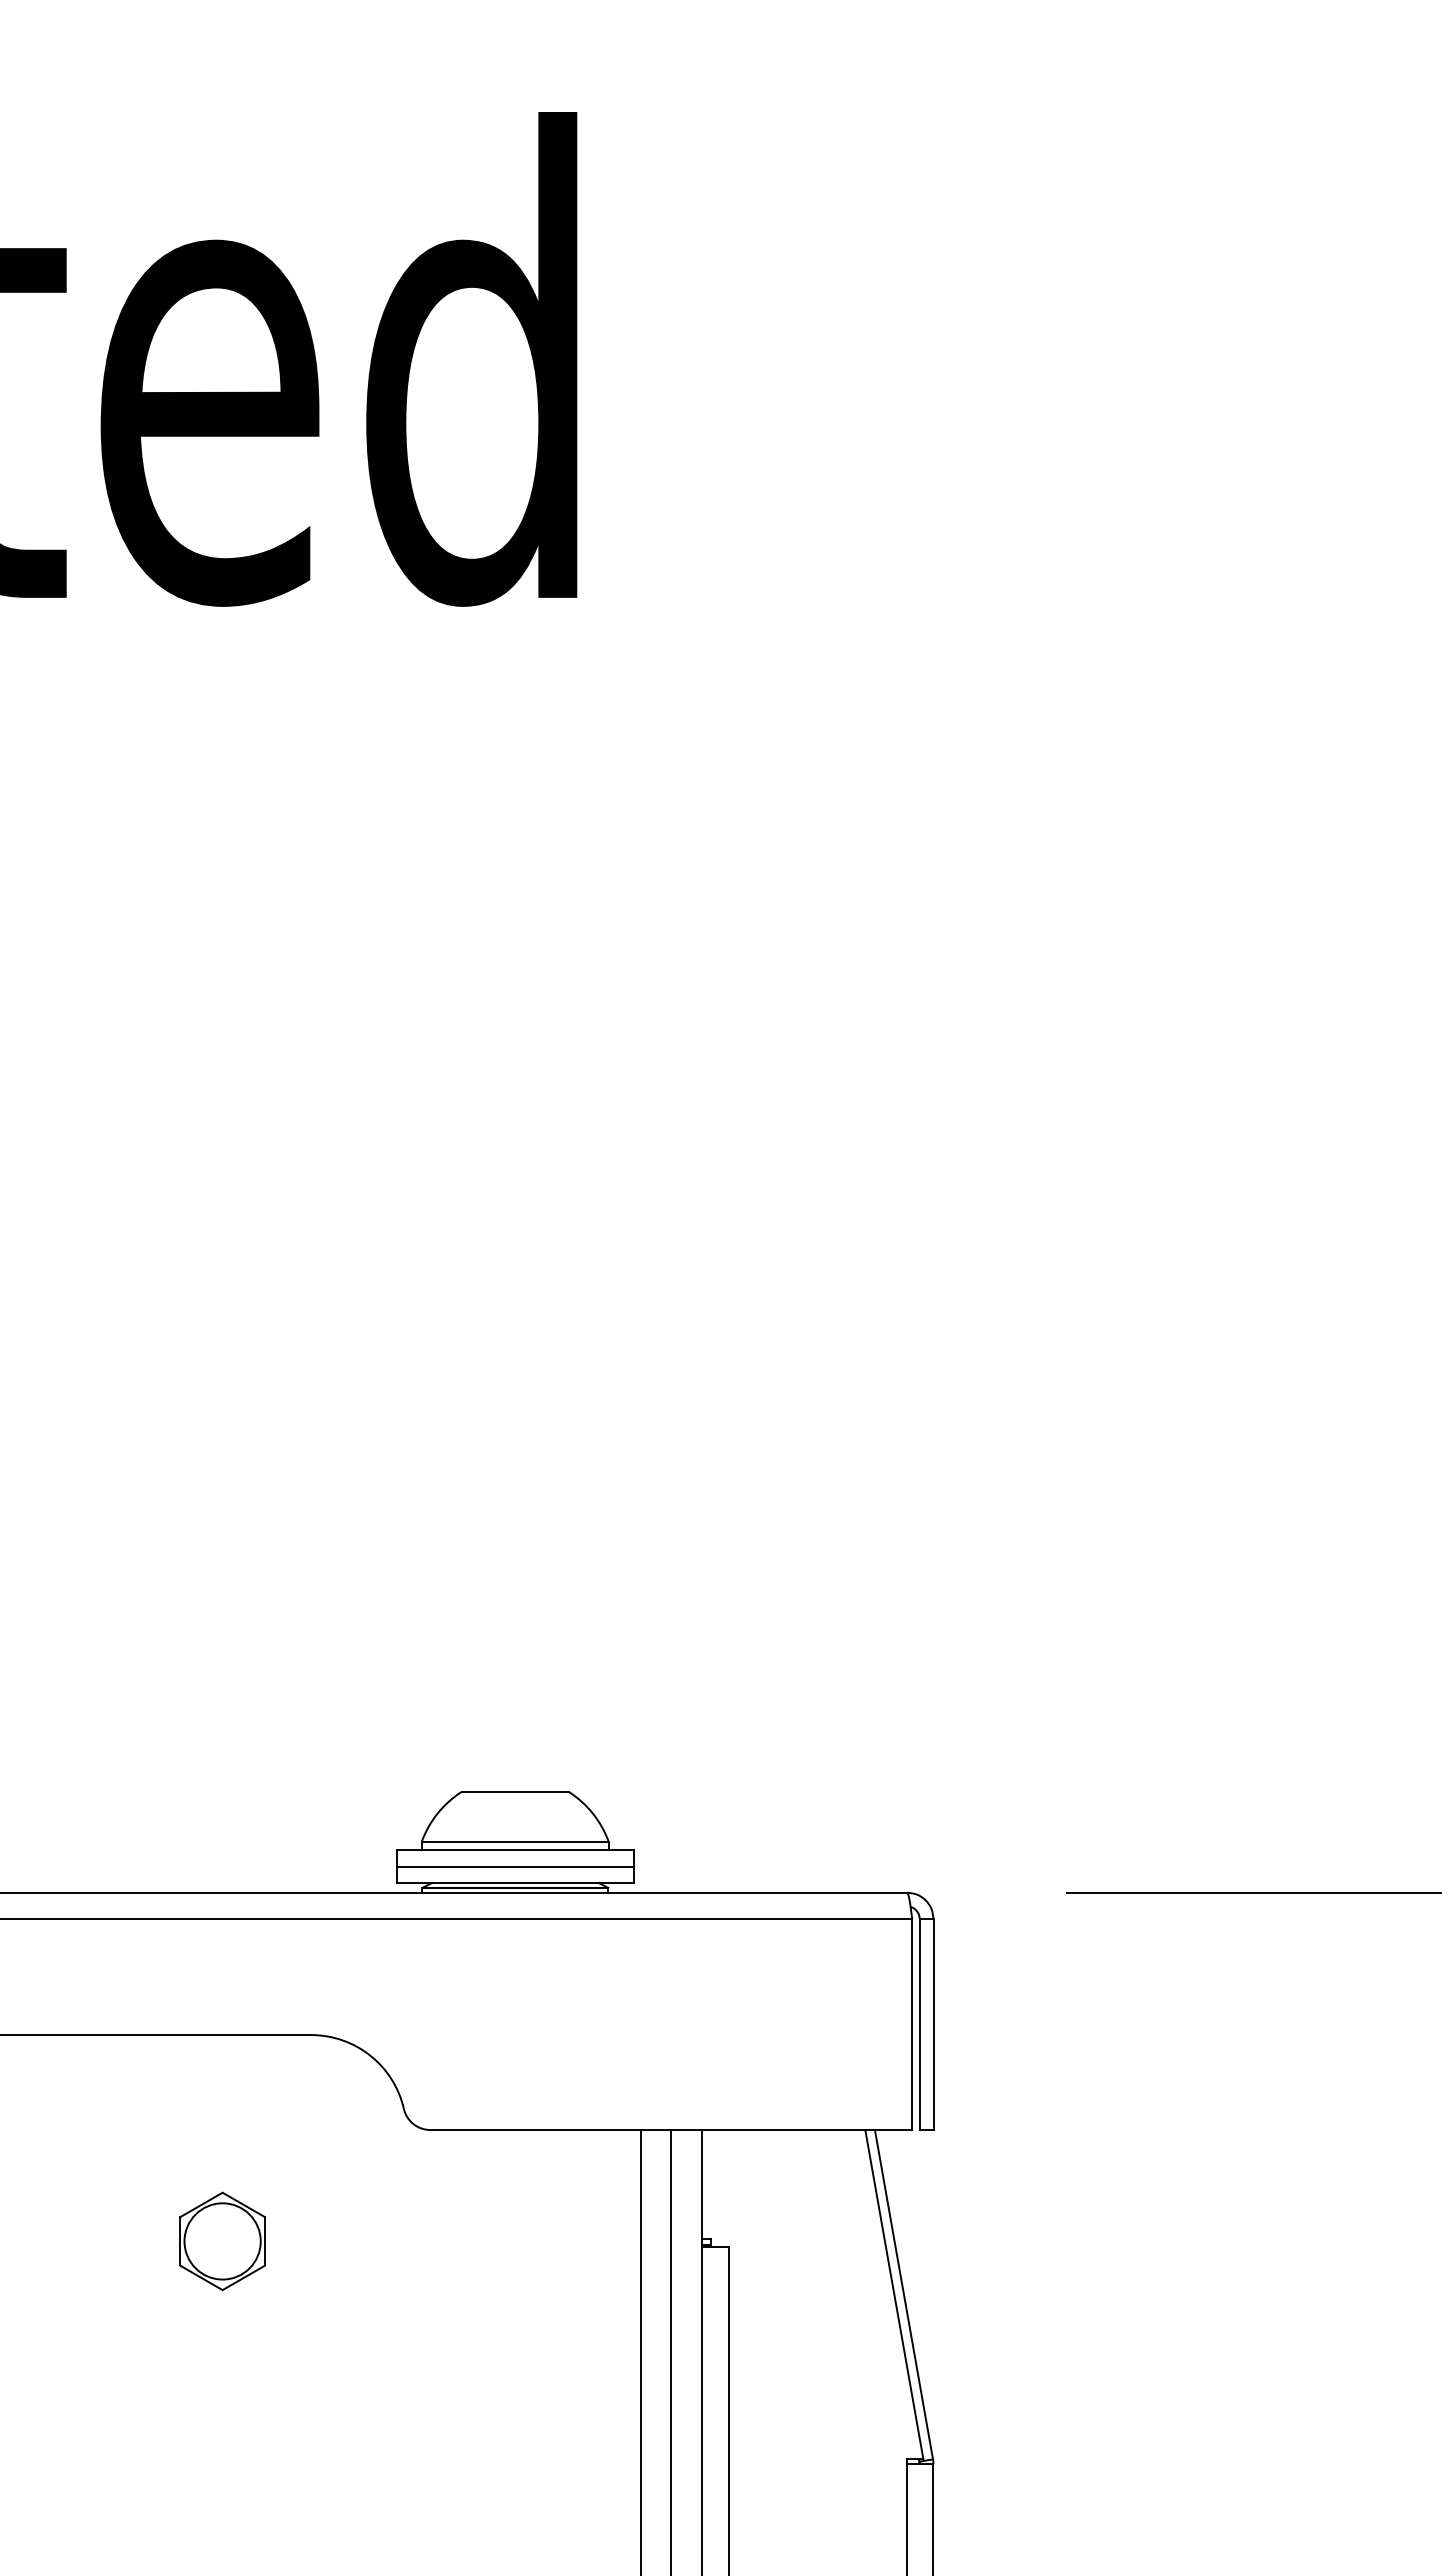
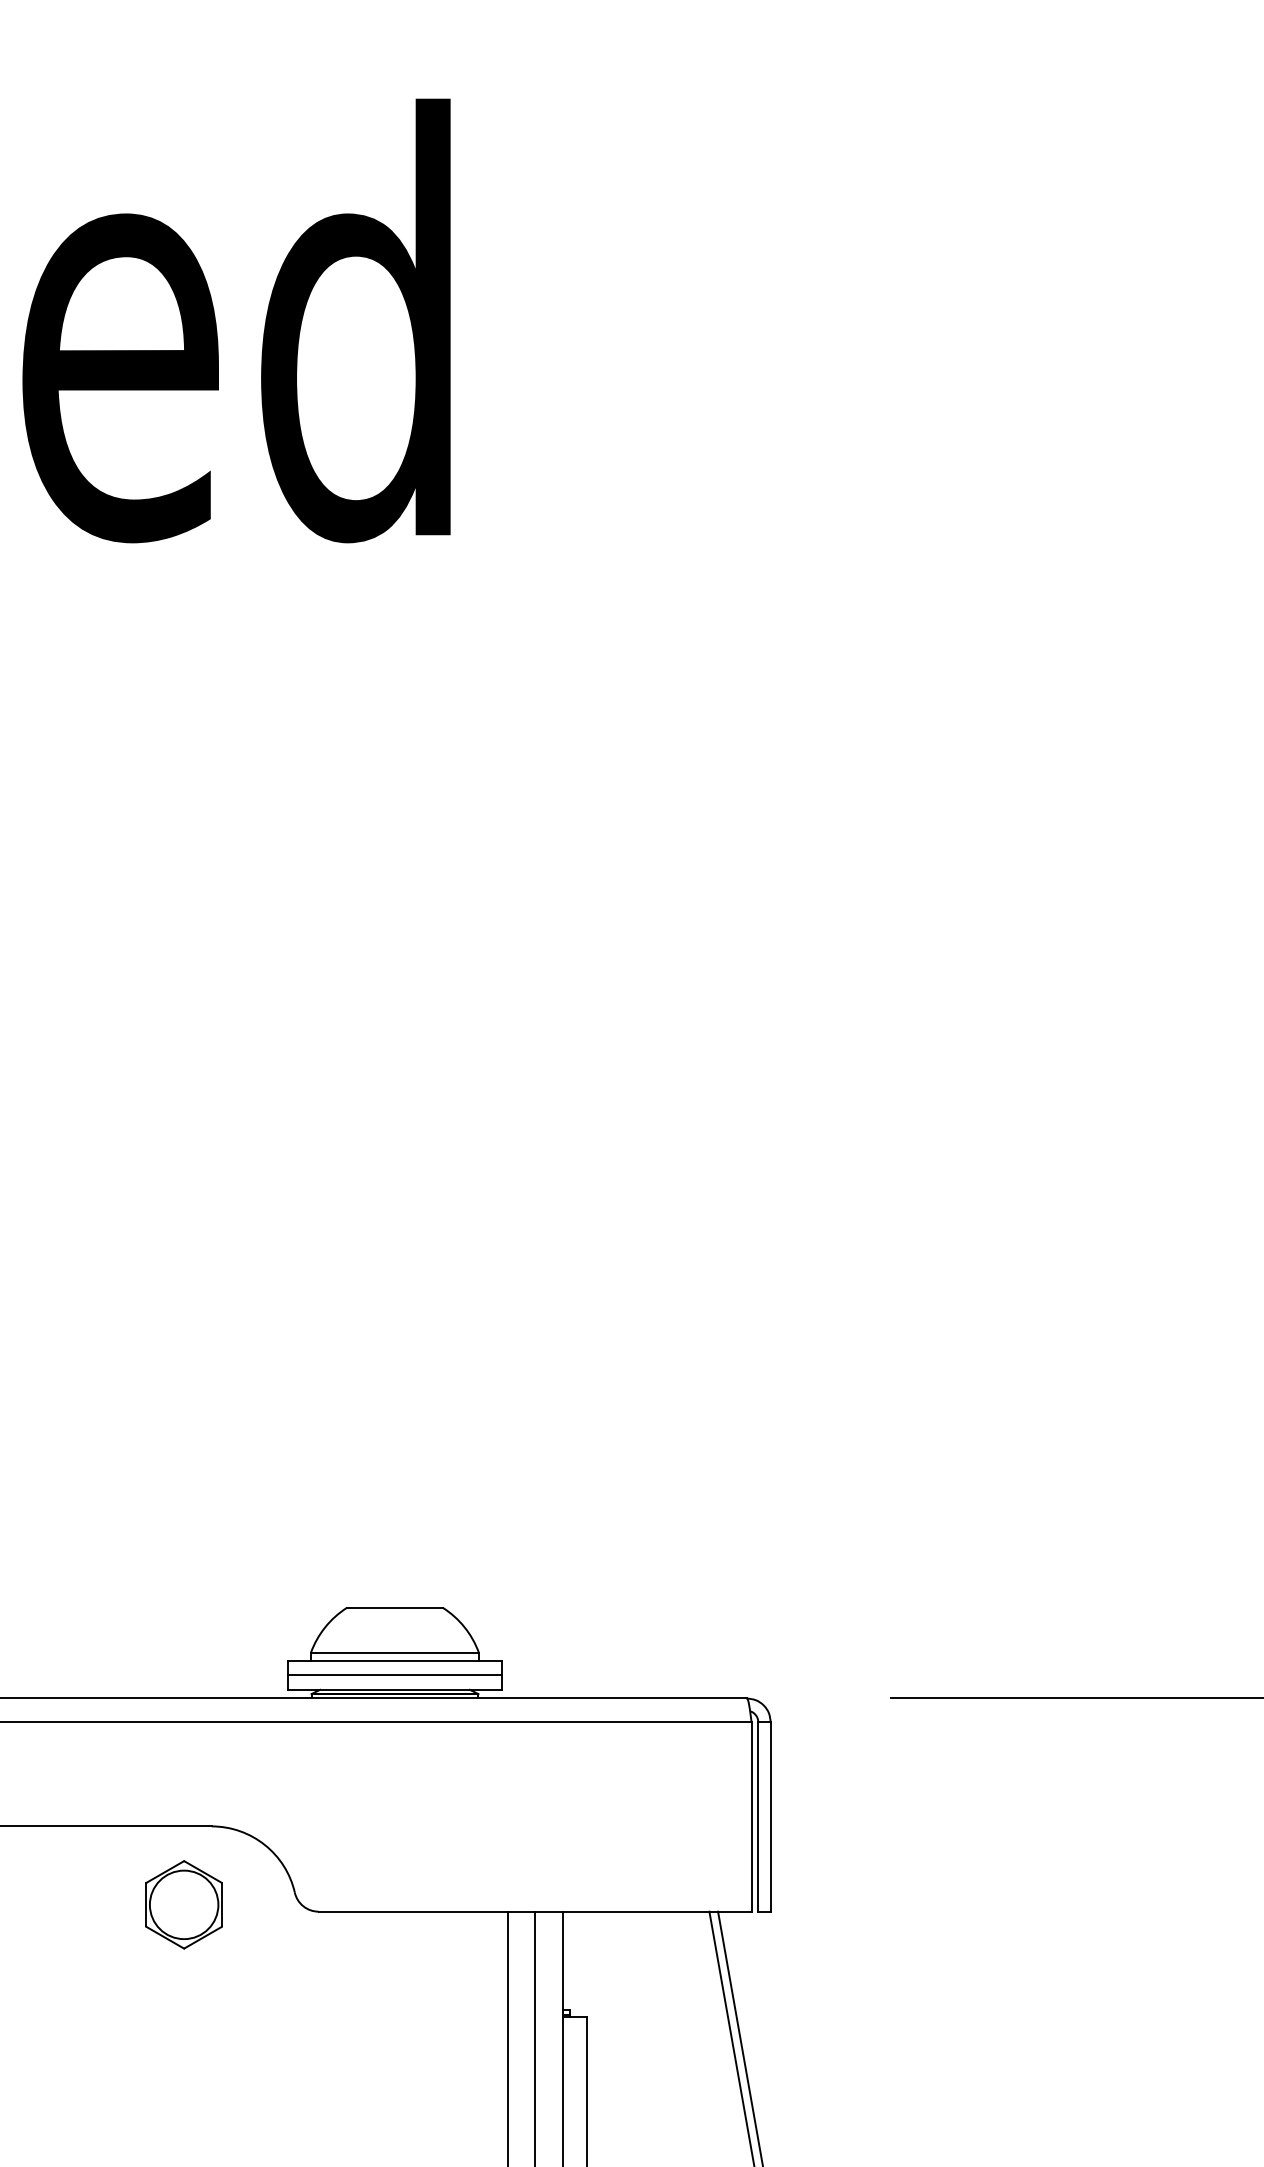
part: (222, 2241) -> (184, 1904), moved

